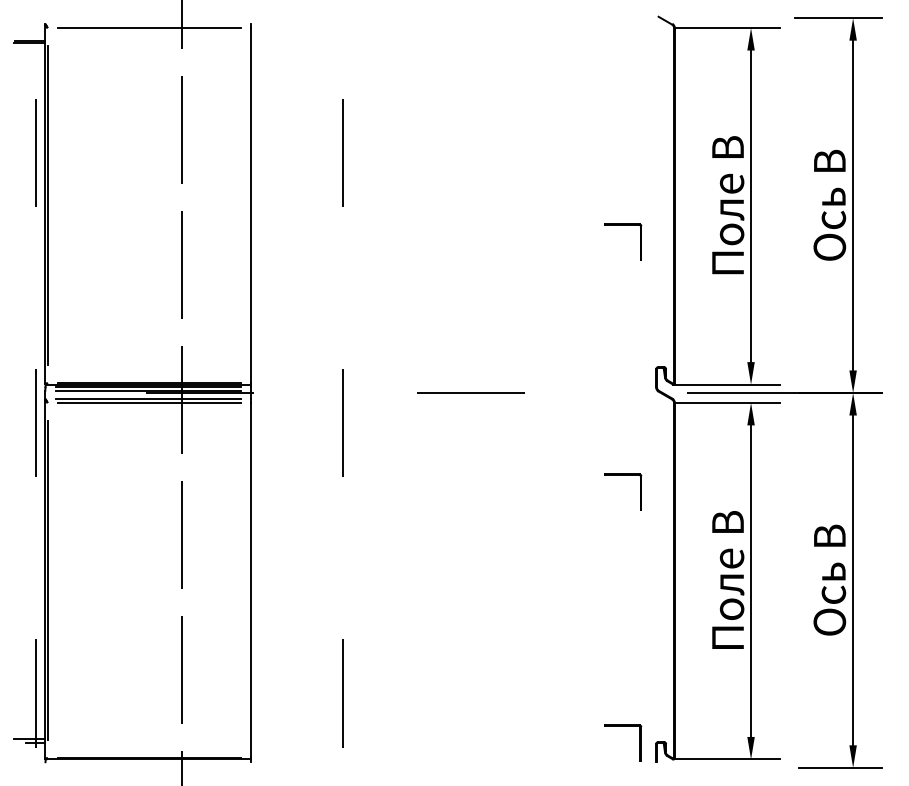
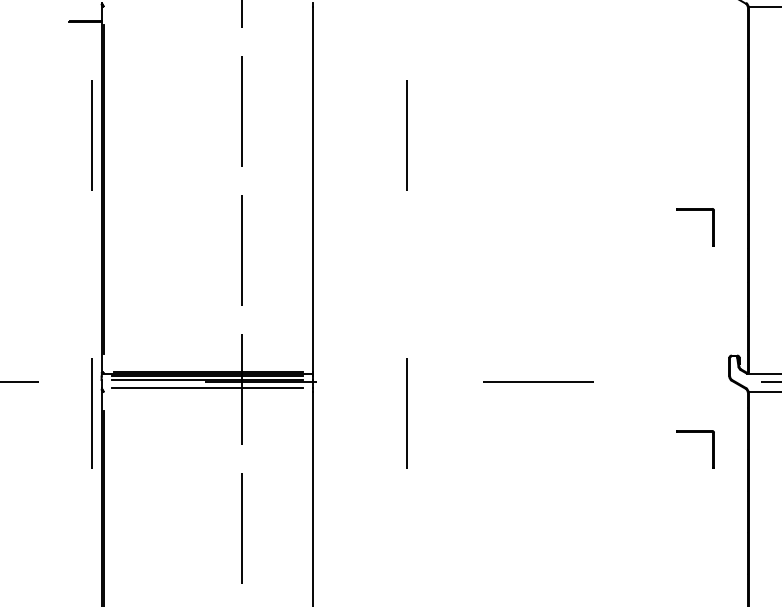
line: (149, 28) -> (208, 7), removed
line: (149, 402) -> (208, 391), removed
part: (623, 475) -> (695, 432), moved

